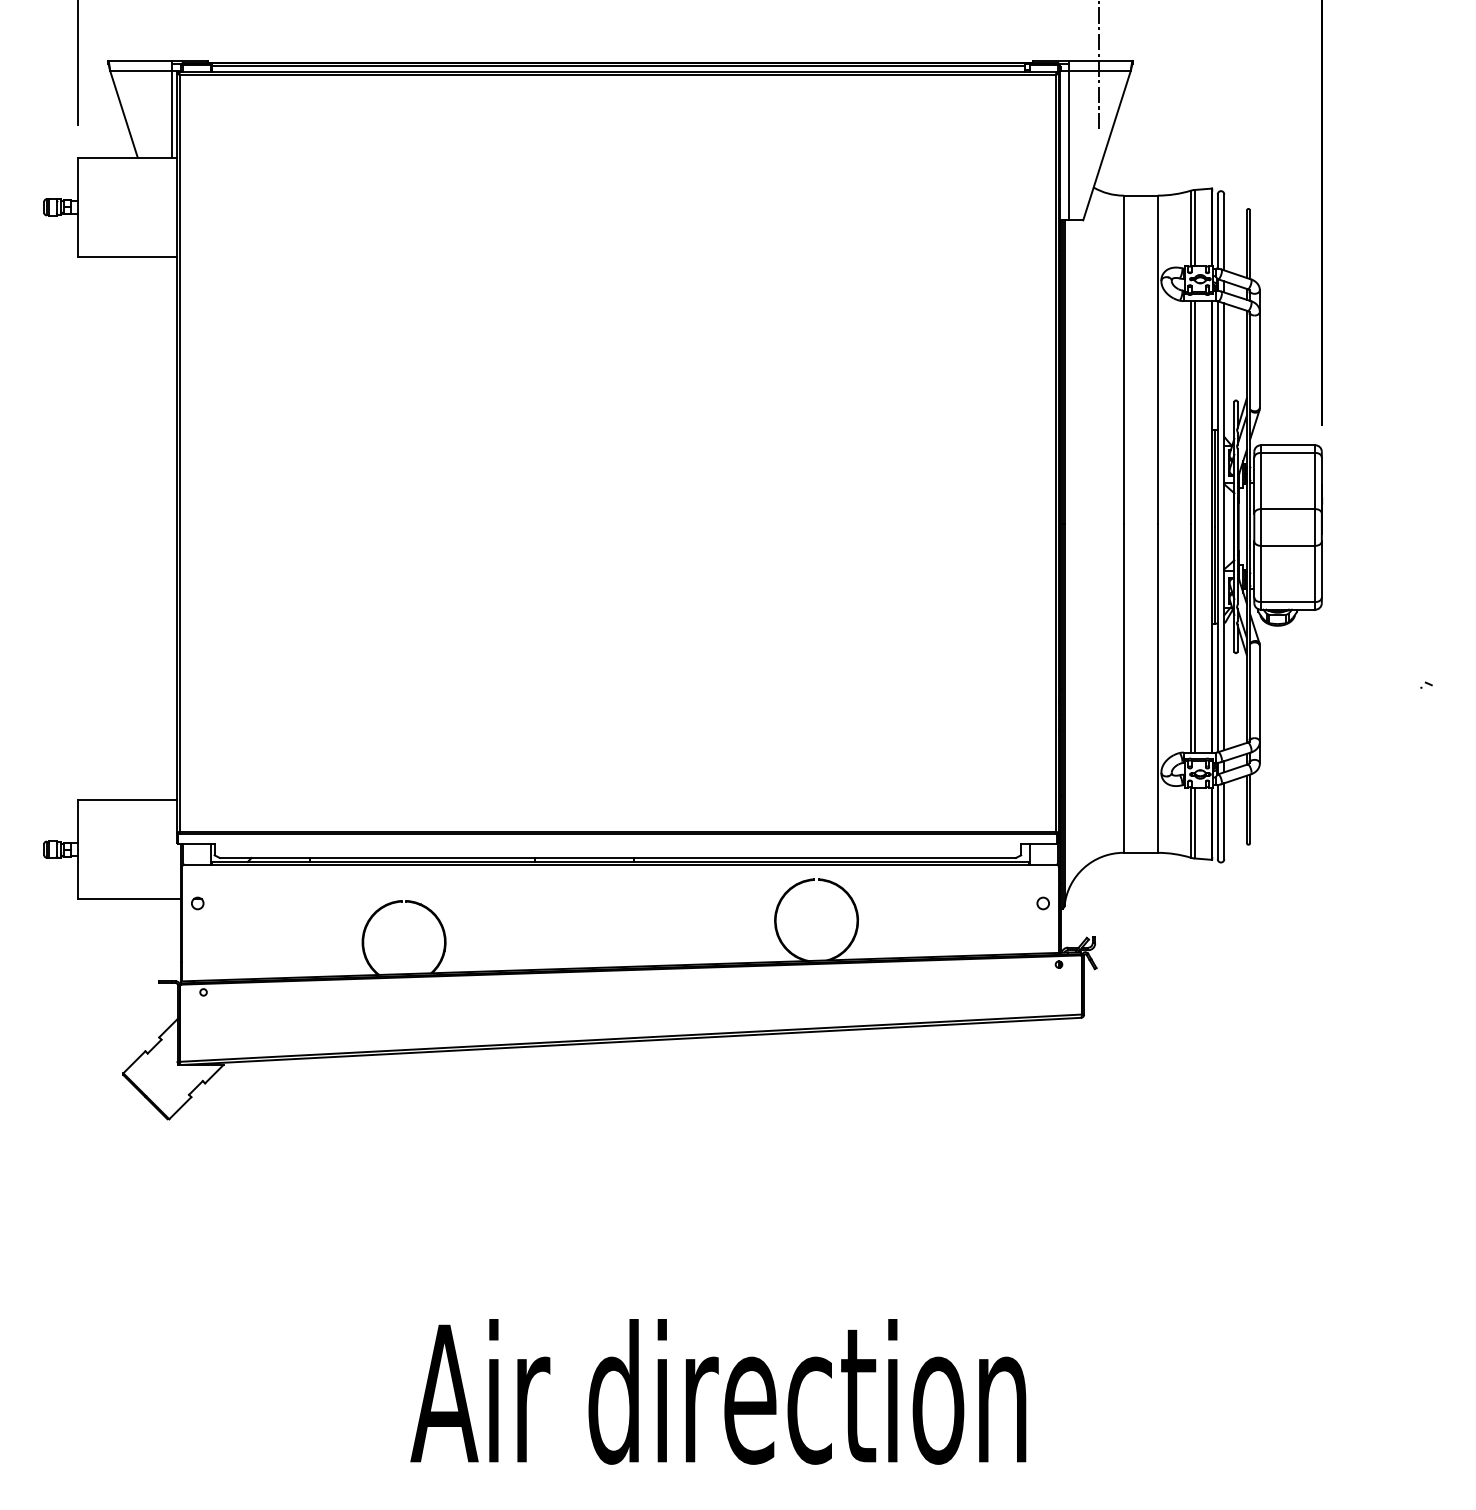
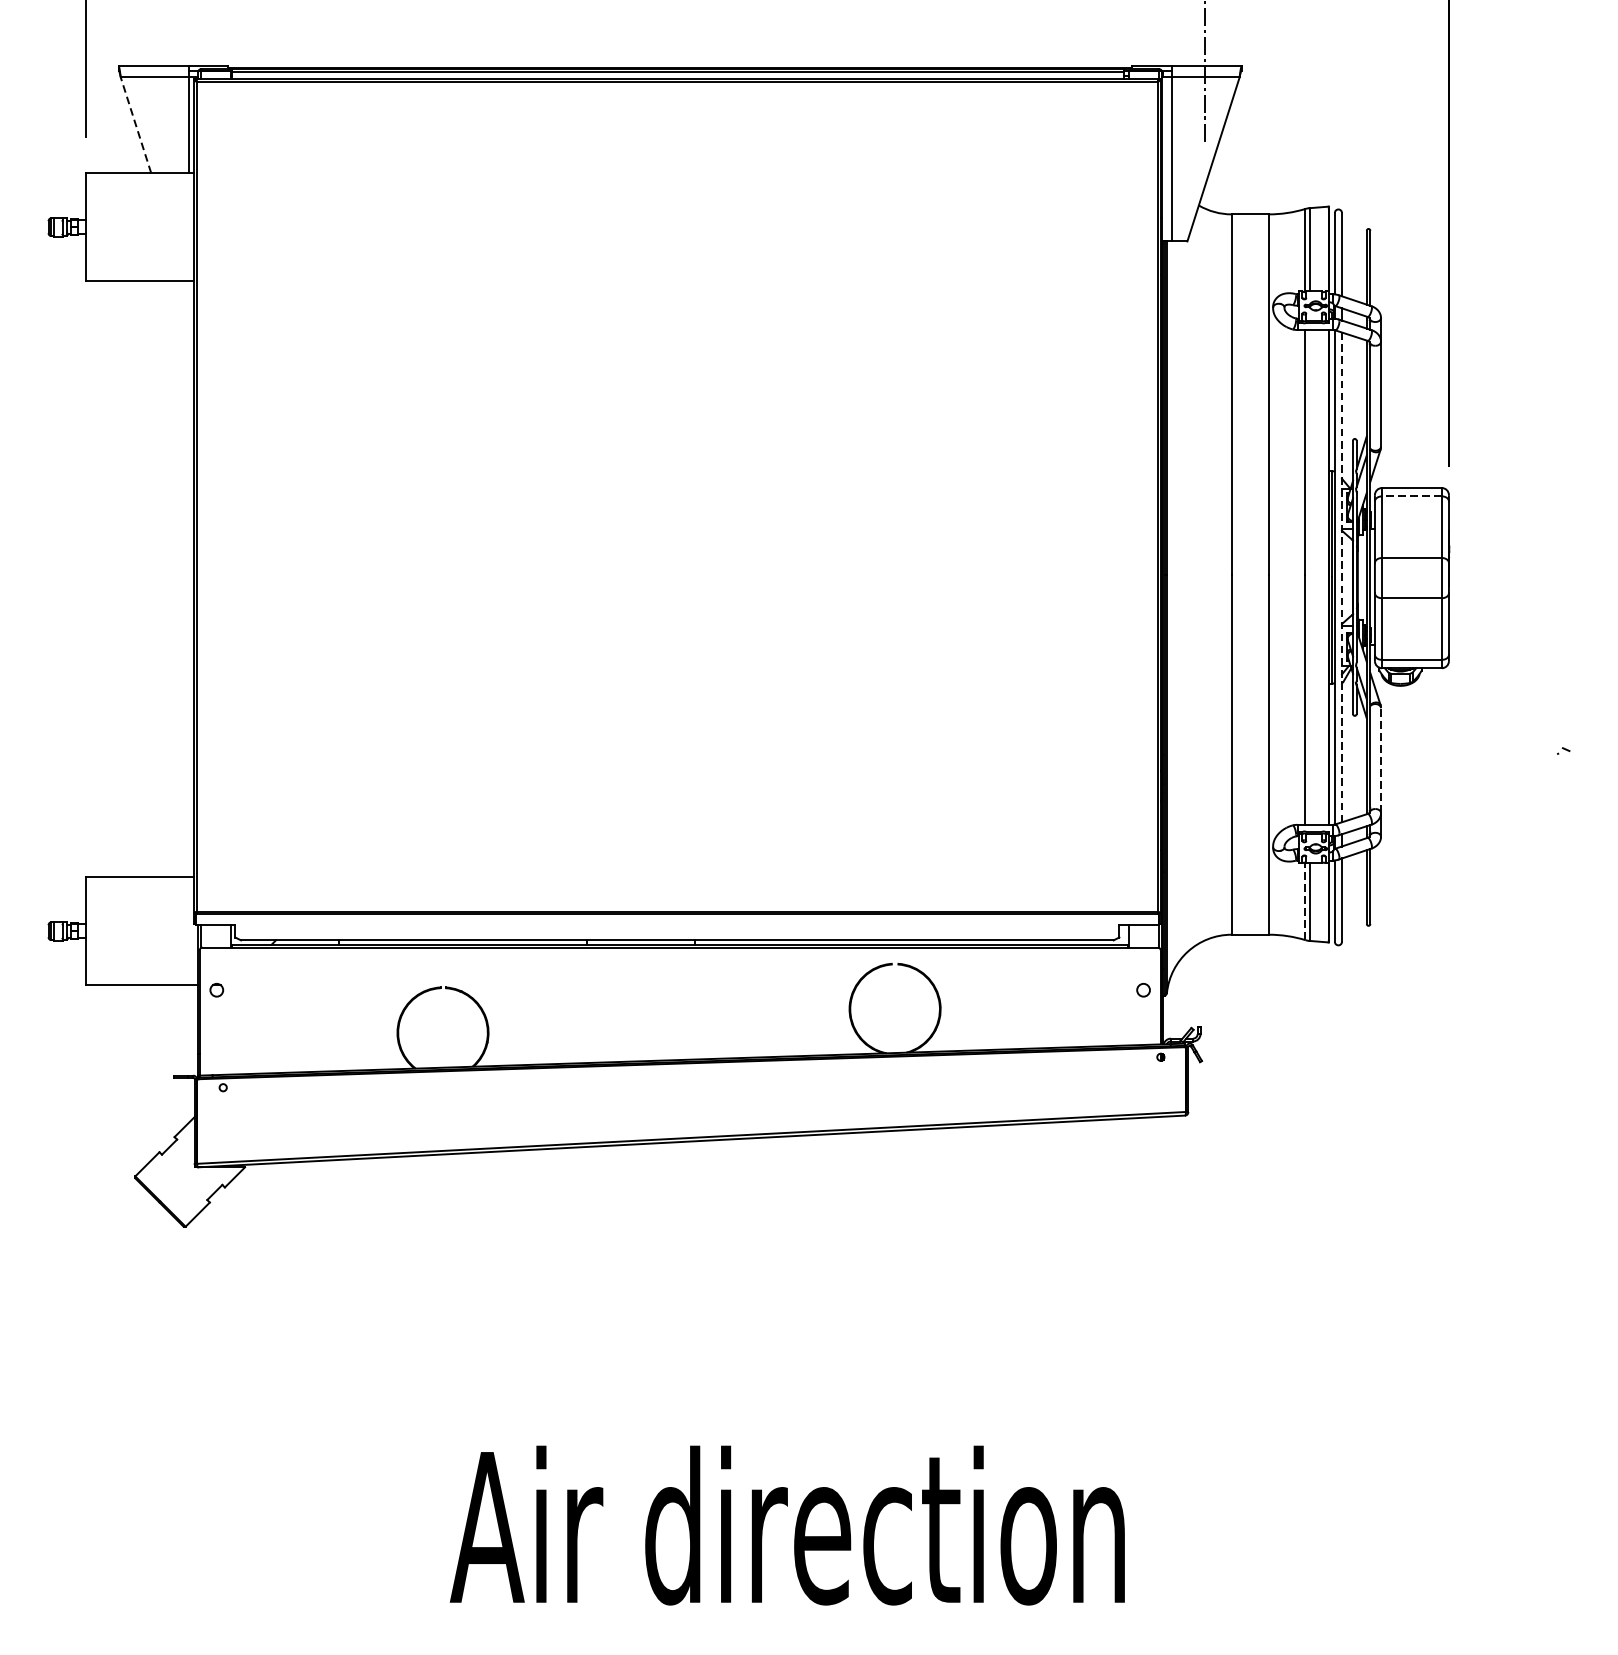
line: (123, 114) -> (135, 125), solid -> dashed
line: (1287, 452) -> (1411, 495), solid -> dashed
line: (1194, 526) -> (1309, 577), removed
line: (1224, 526) -> (1342, 577), solid -> dashed
line: (1259, 693) -> (1380, 760), solid -> dashed
line: (1190, 821) -> (1304, 900), solid -> dashed

